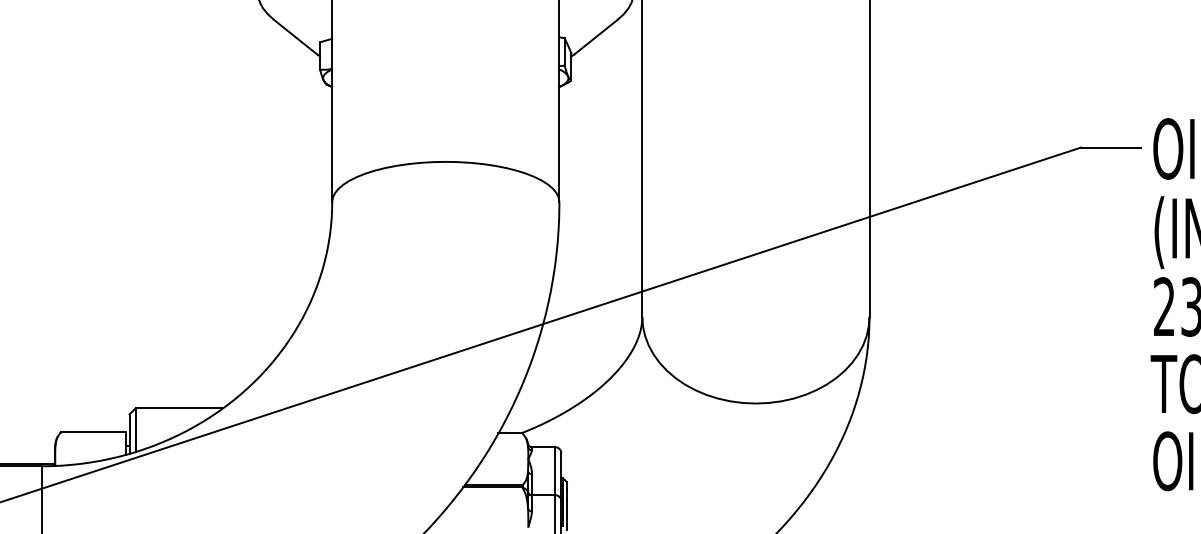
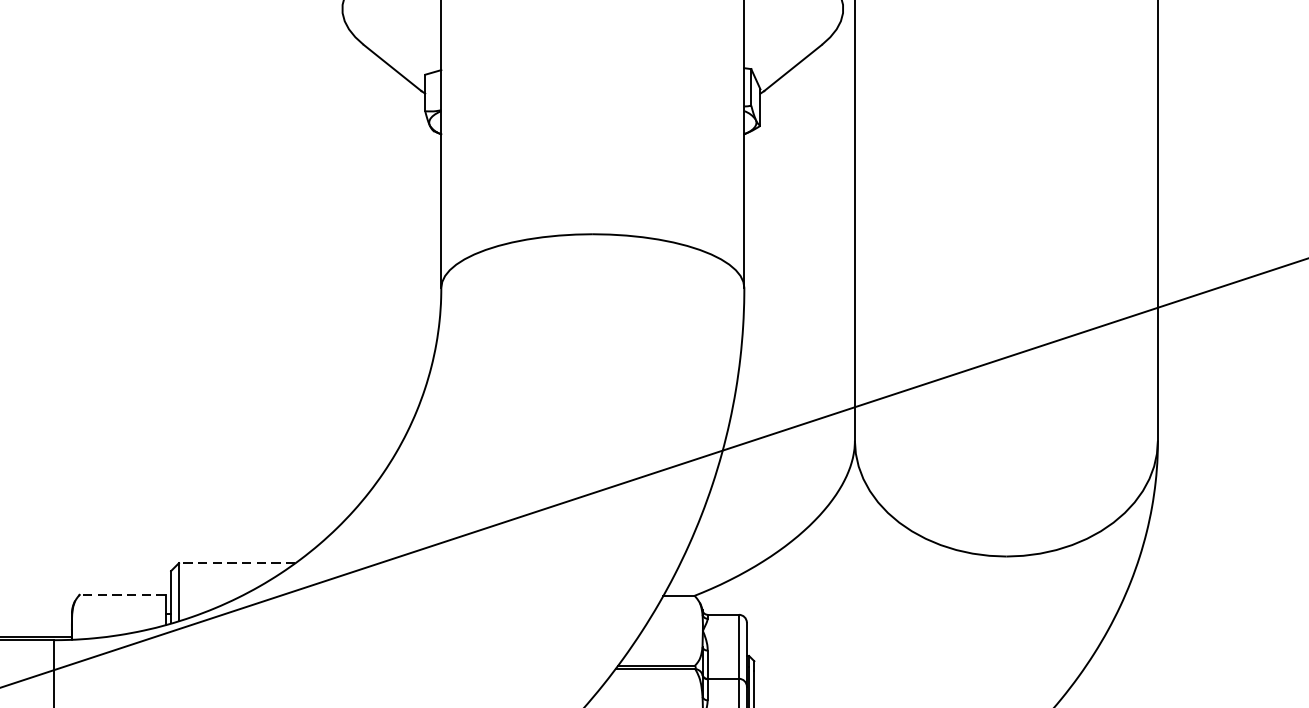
line: (179, 408) -> (237, 563), solid -> dashed
line: (92, 432) -> (121, 595), solid -> dashed

